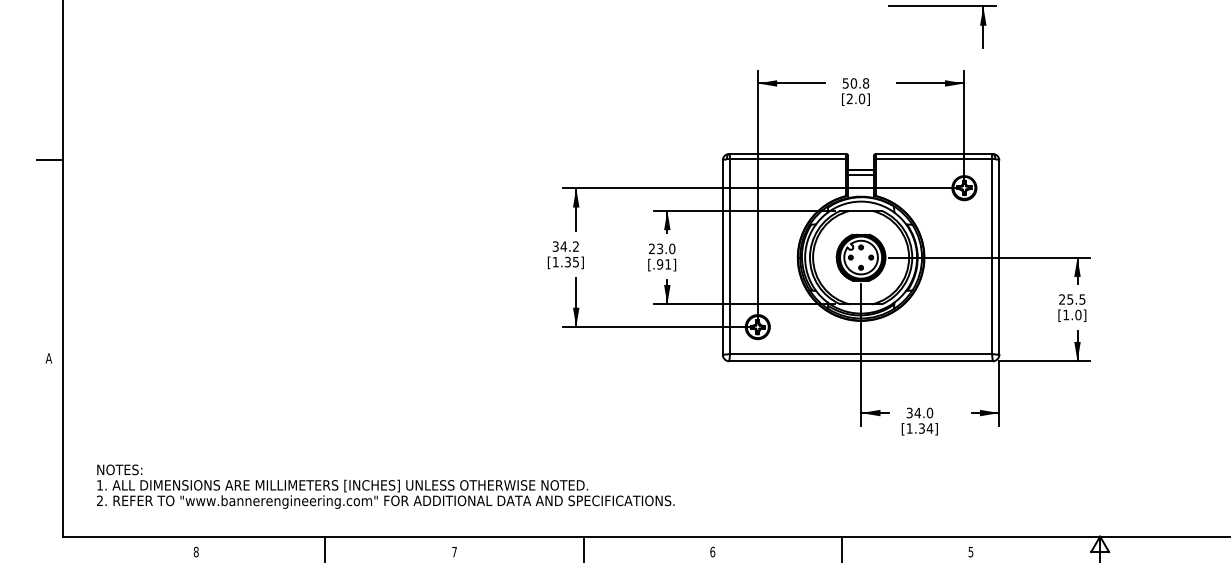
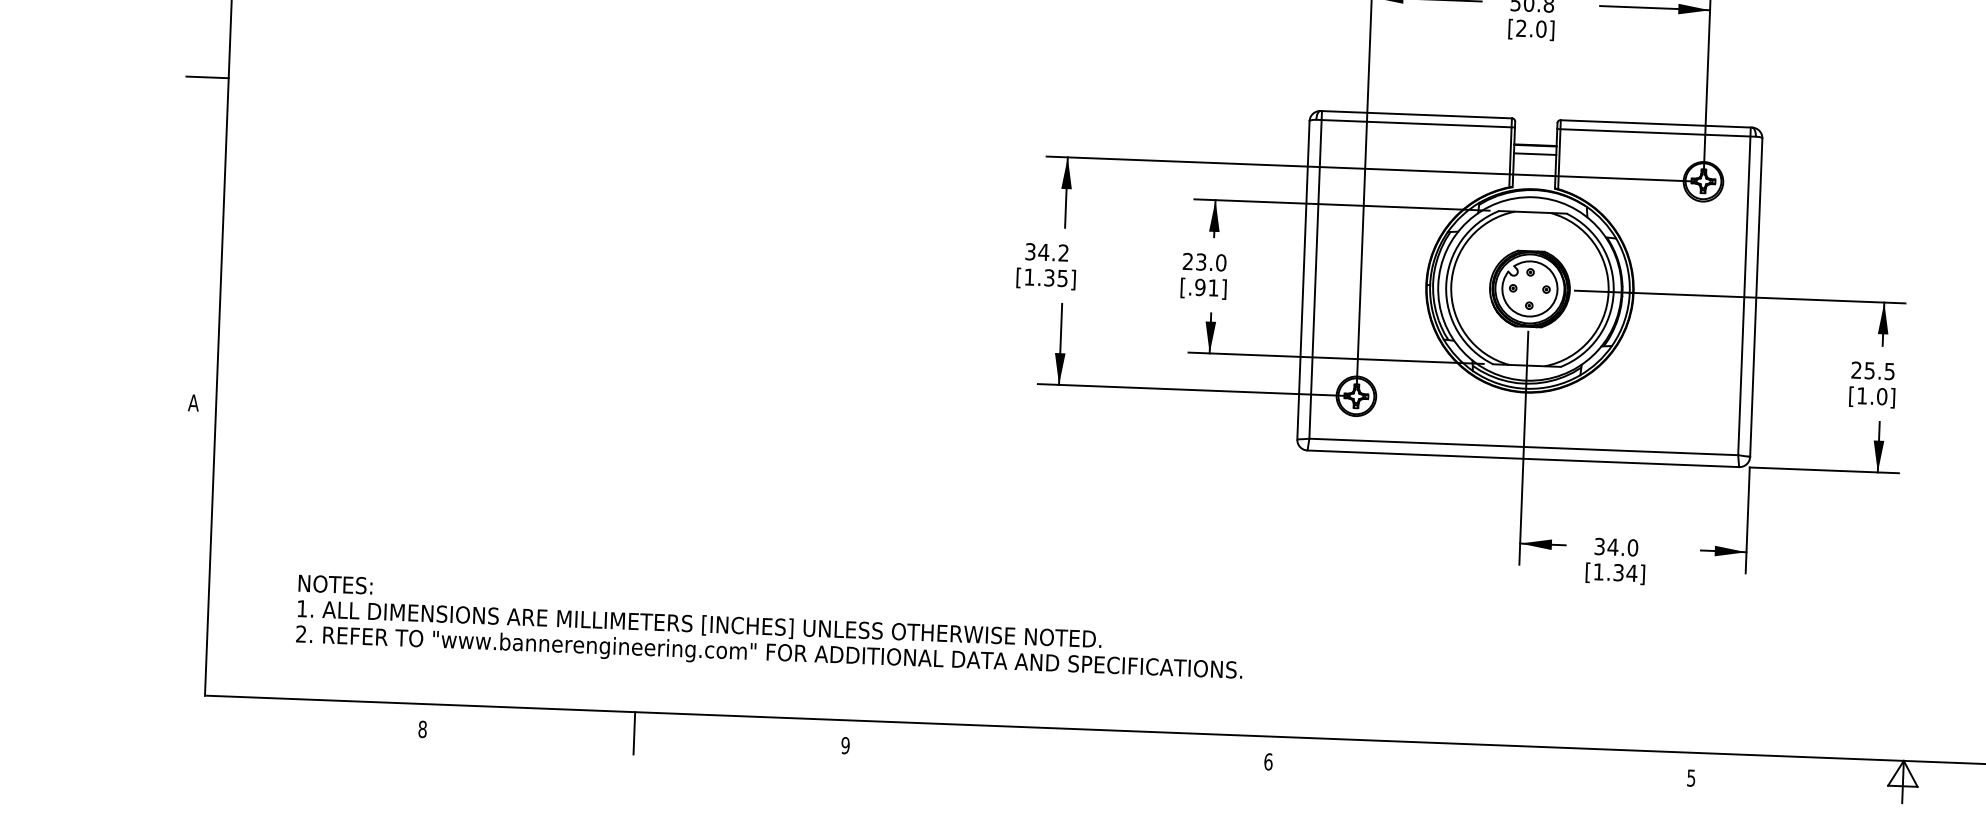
text: (385, 486) -> (769, 628), moved
line: (583, 549) -> (1056, 749), removed
line: (841, 549) -> (1479, 765), removed
text: (454, 551) -> (845, 744), 7 -> 9

